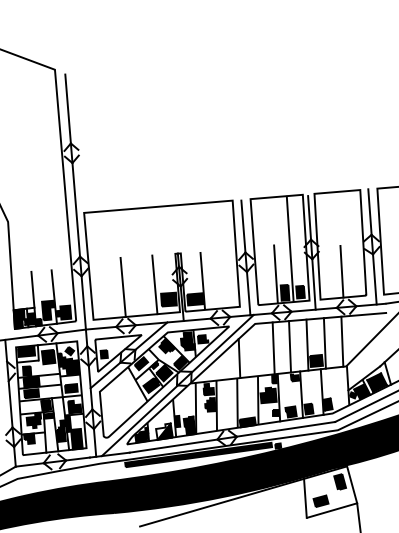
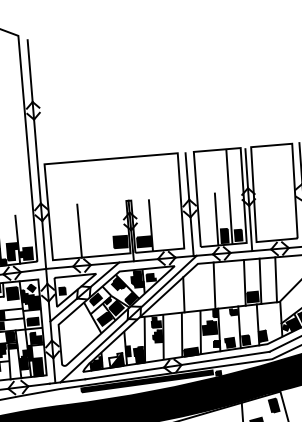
line: (341, 271) -> (275, 216), removed
line: (154, 284) -> (107, 228), removed
line: (290, 346) -> (229, 284), removed

